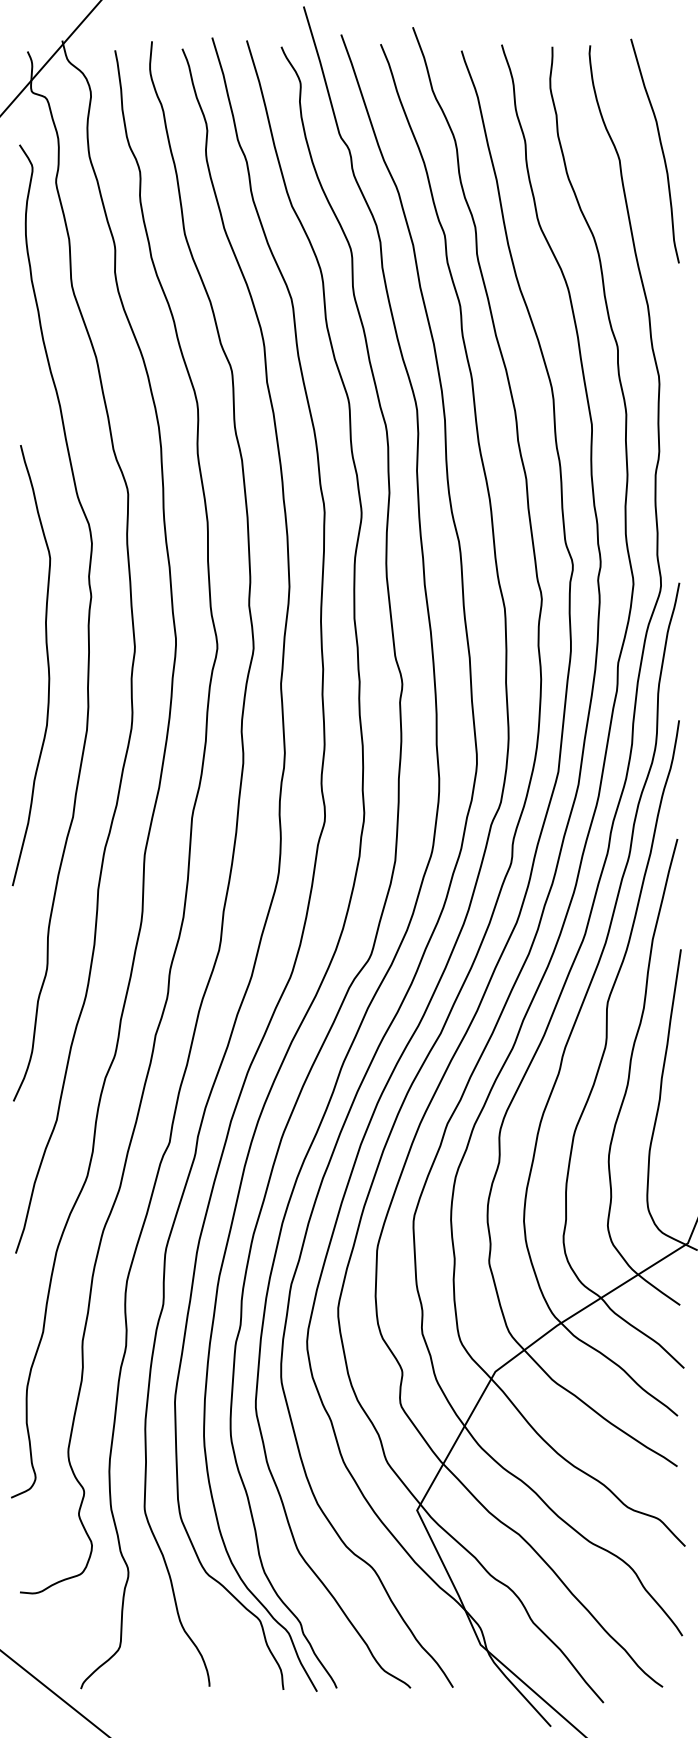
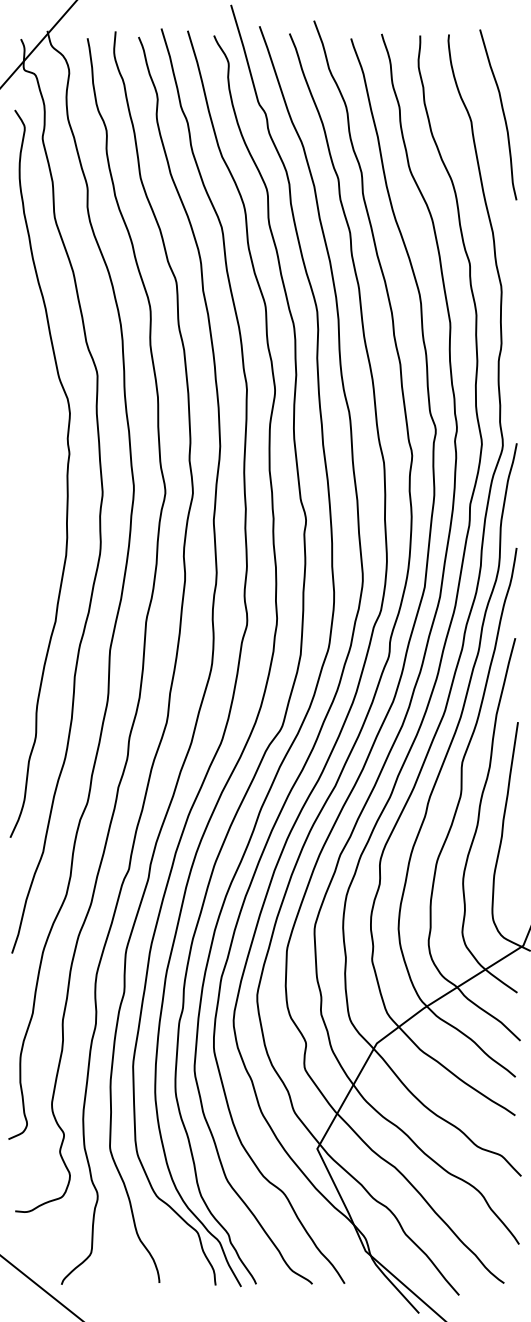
curve: (47, 665) -> (36, 506), removed

